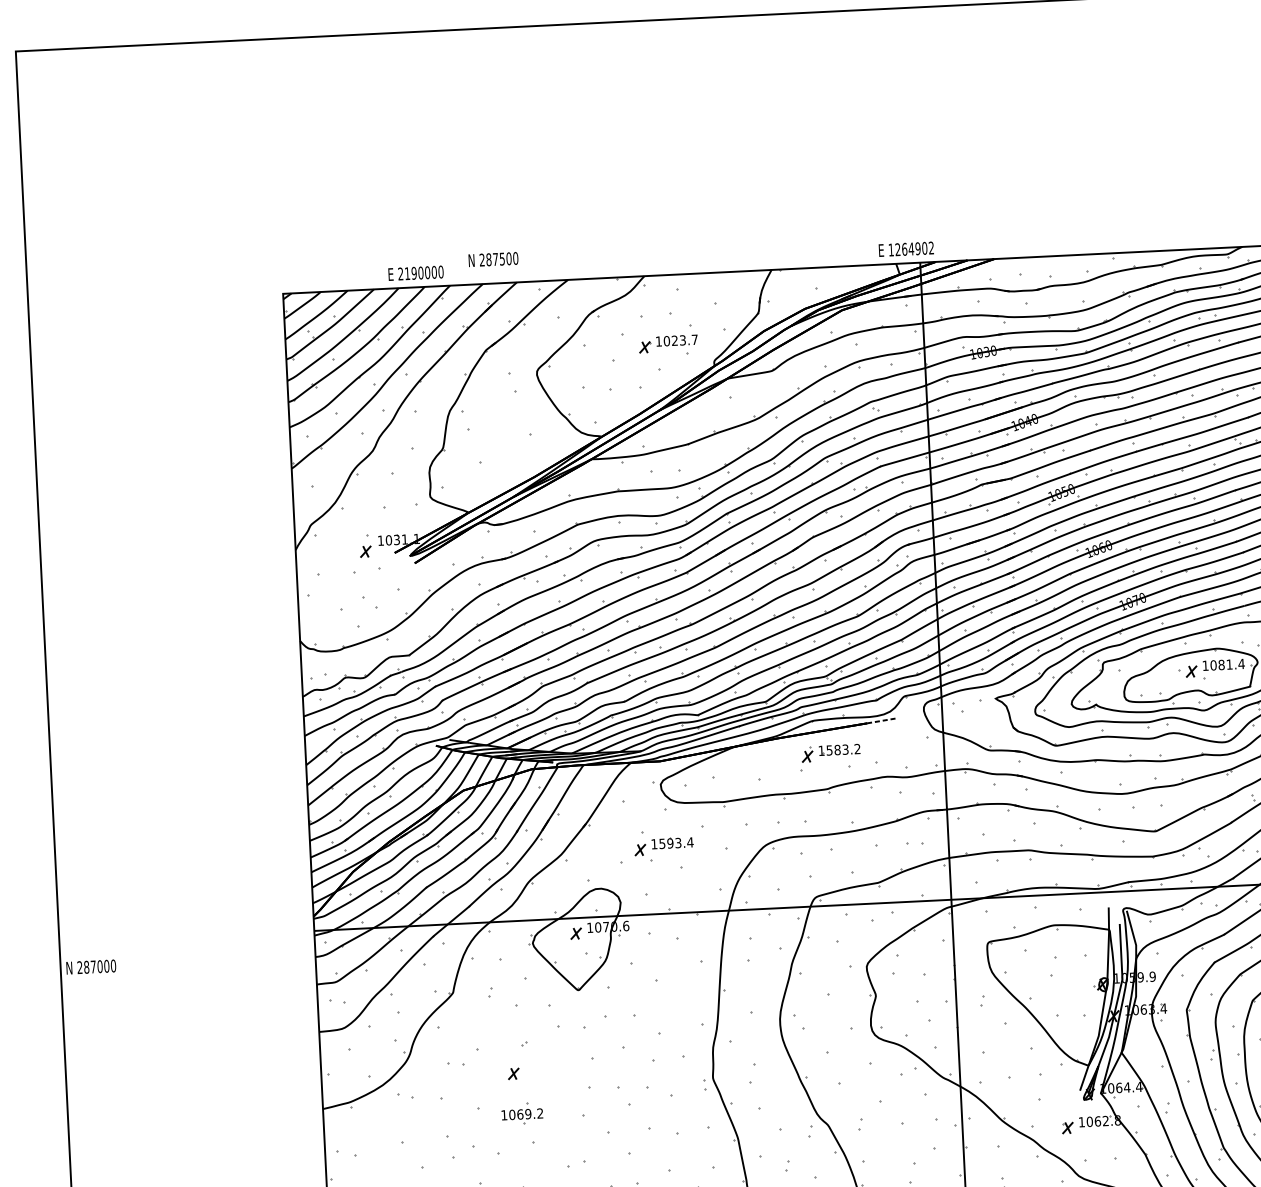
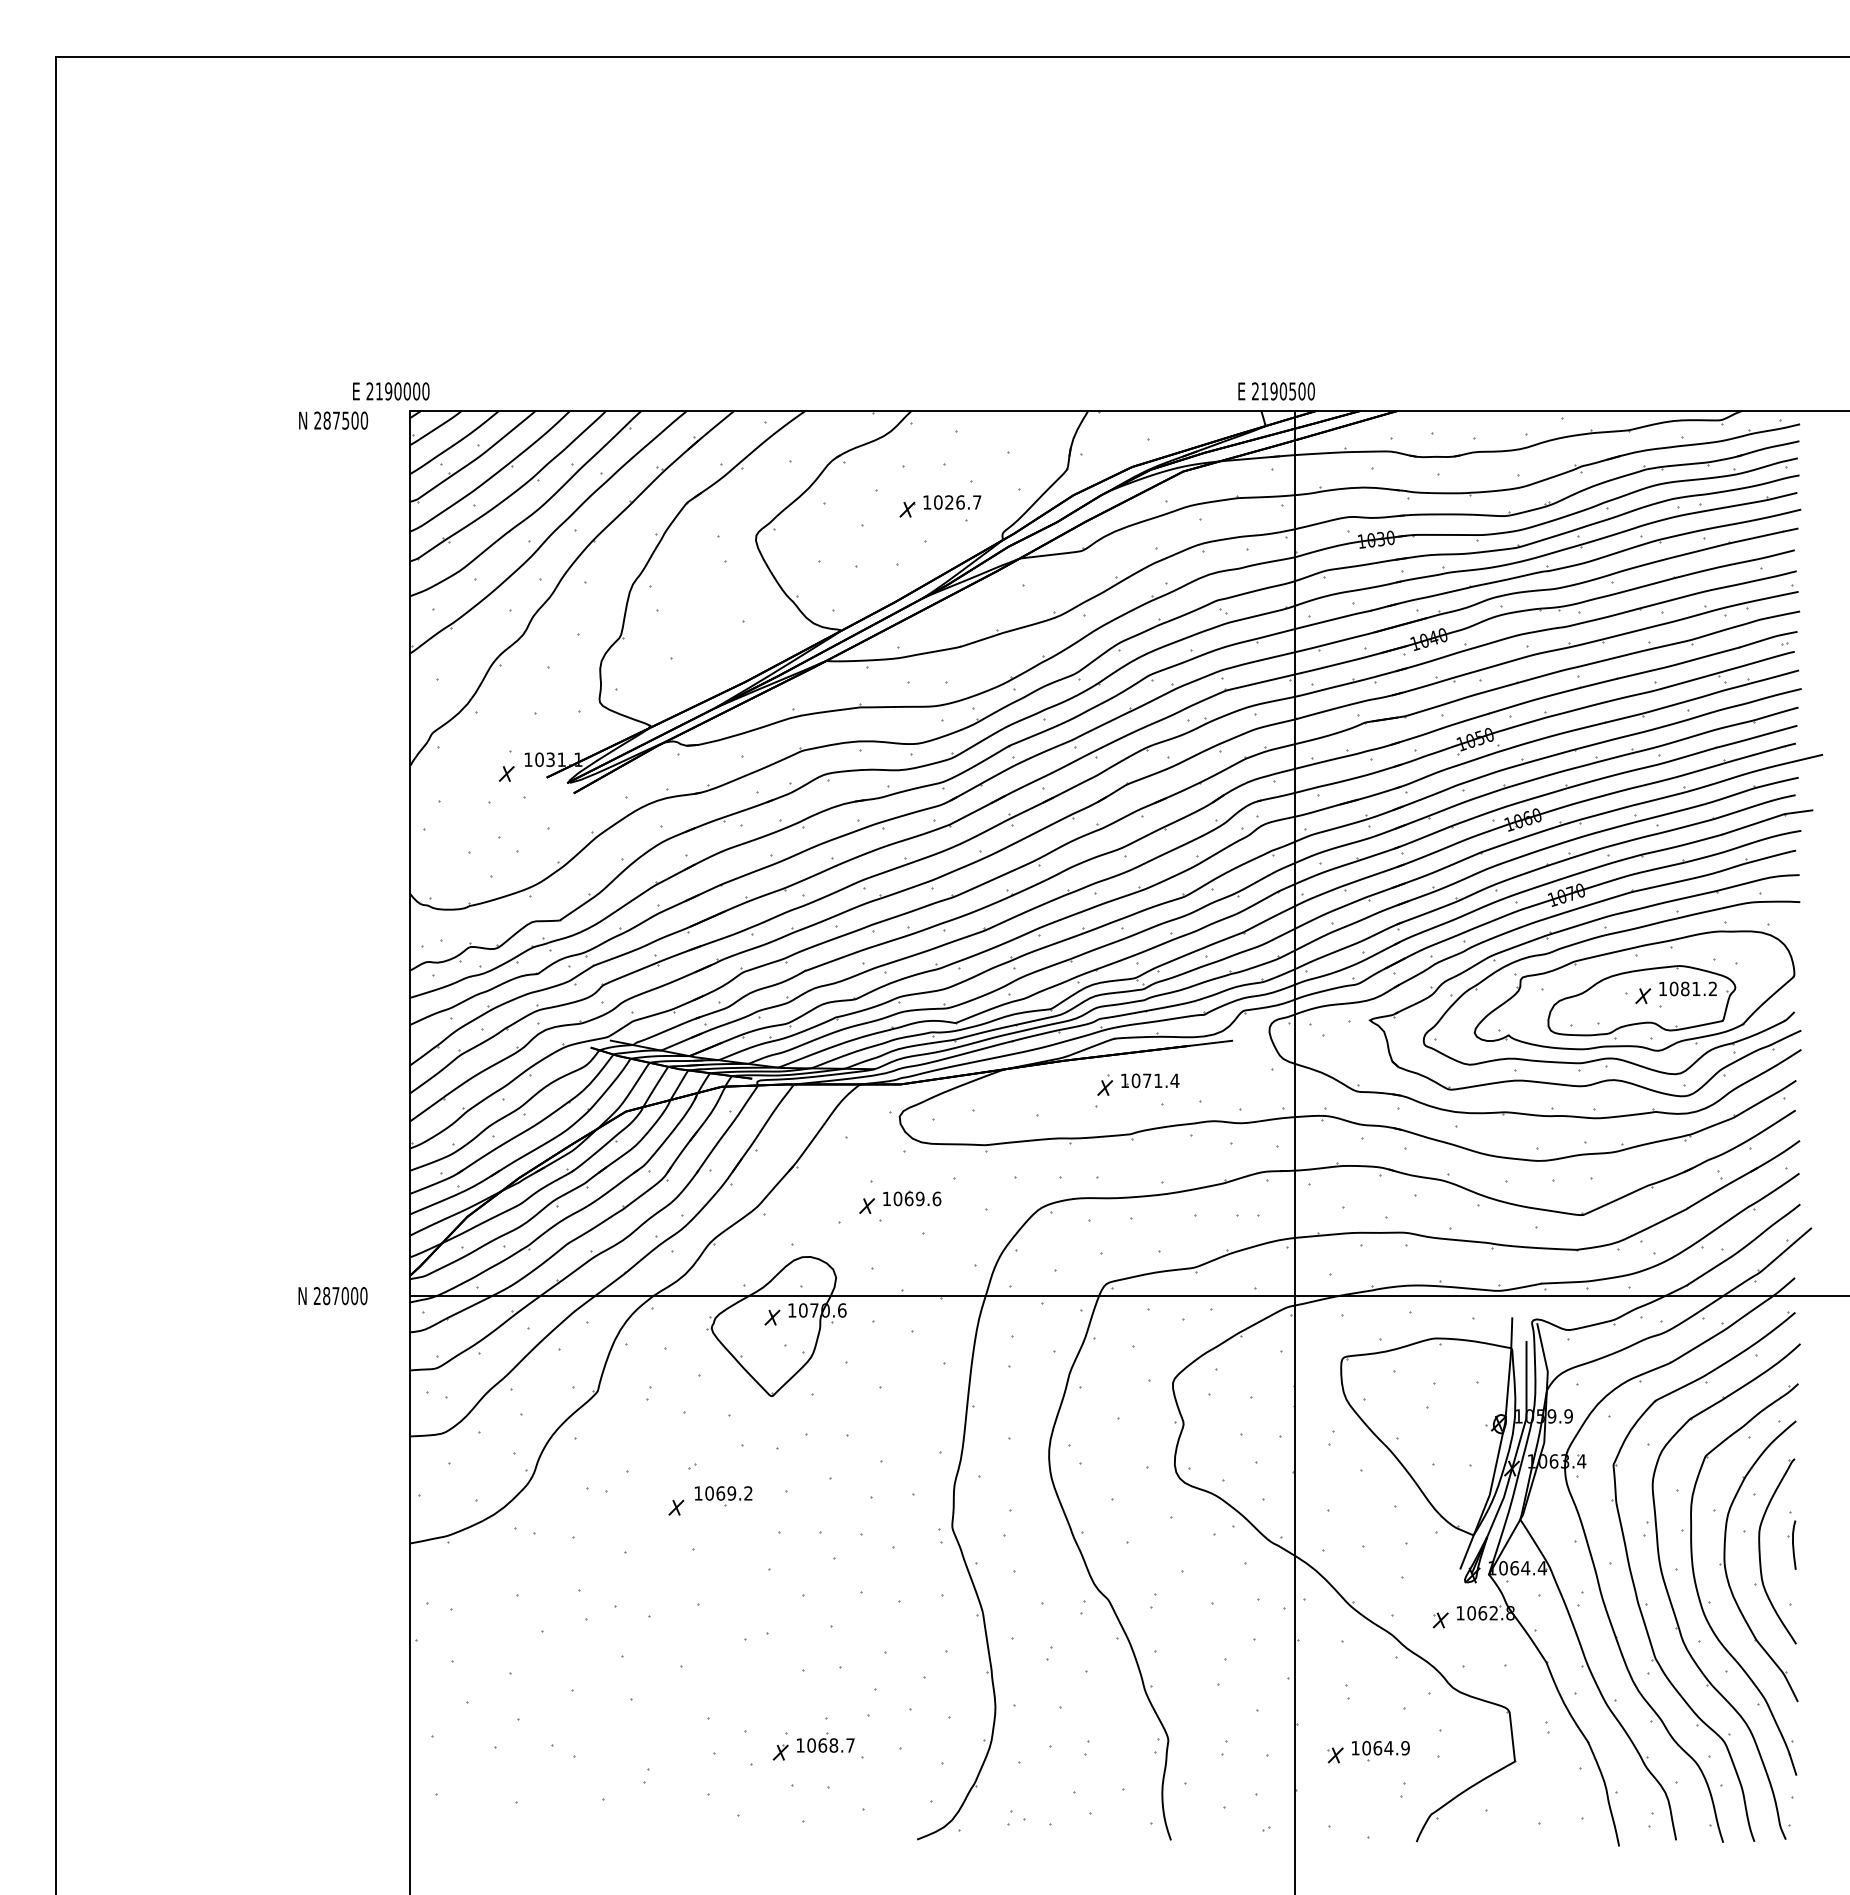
text: (911, 249) -> (1283, 391), 1264902 -> 2190500
text: (493, 259) -> (333, 420), moved
text: (416, 273) -> (391, 391), moved
text: (682, 340) -> (960, 502), 1023.7 -> 1026.7
text: (1241, 663) -> (1712, 988), 1081.4 -> 1081.2
line: (882, 720) -> (1211, 1043), dashed -> solid
text: (843, 749) -> (1155, 1080), 1583.2 -> 1071.4
text: (676, 842) -> (917, 1198), 1593.4 -> 1069.6
text: (90, 967) -> (332, 1296), moved
part: (522, 1116) -> (723, 1496), moved

